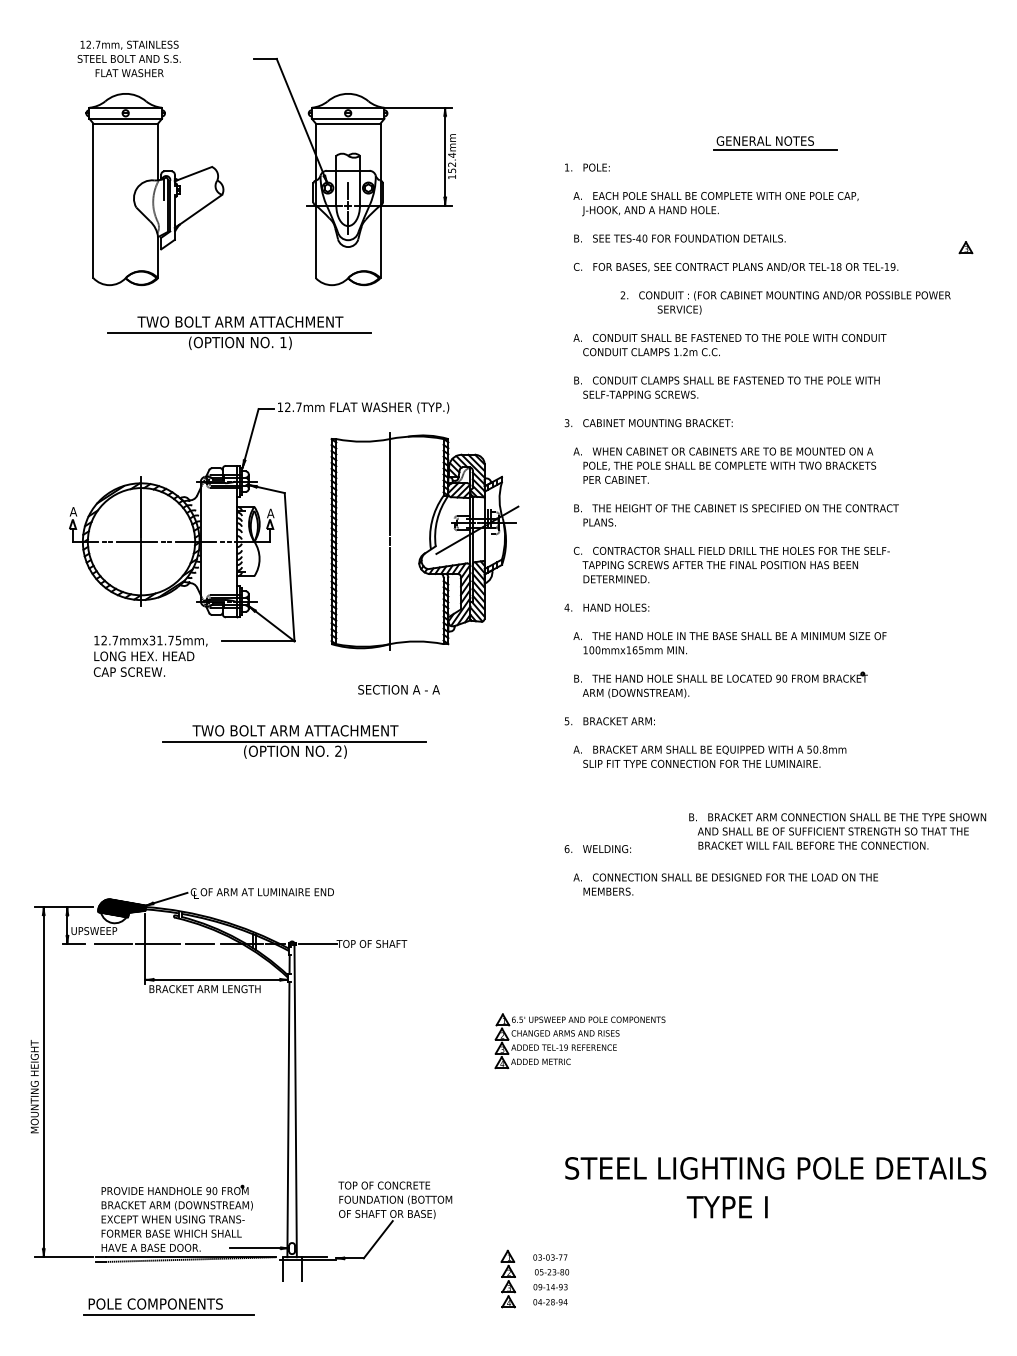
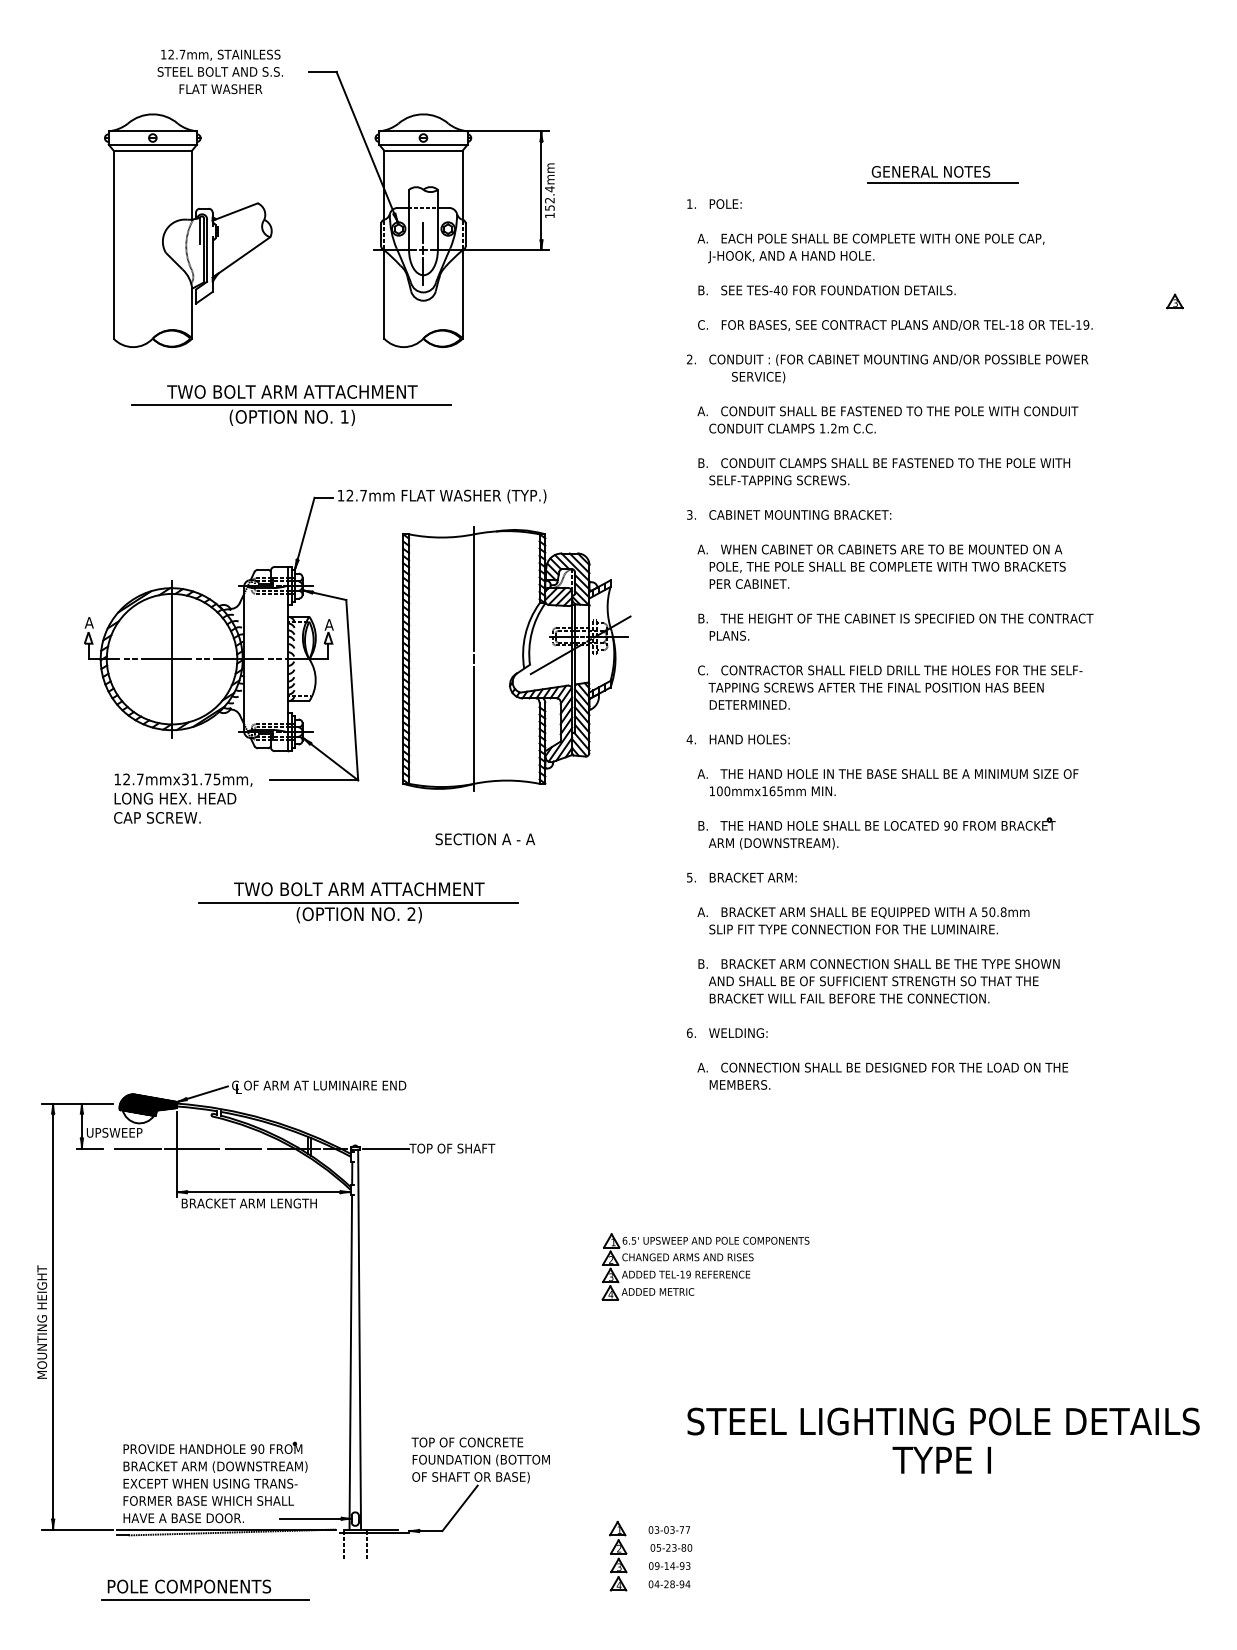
text: (128, 58) -> (219, 71), moved
text: (785, 302) -> (887, 368), moved
text: (837, 831) -> (878, 981), moved
text: (726, 1207) -> (940, 1460), moved

